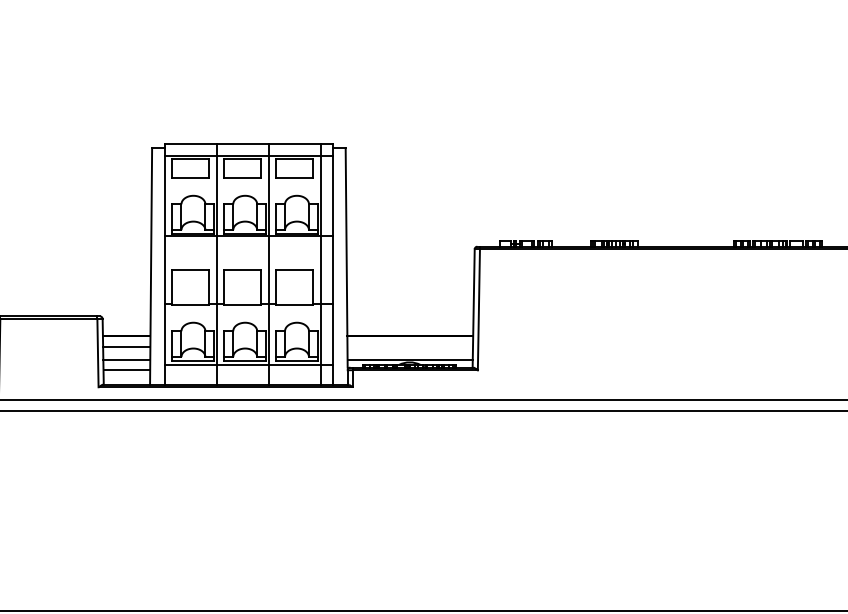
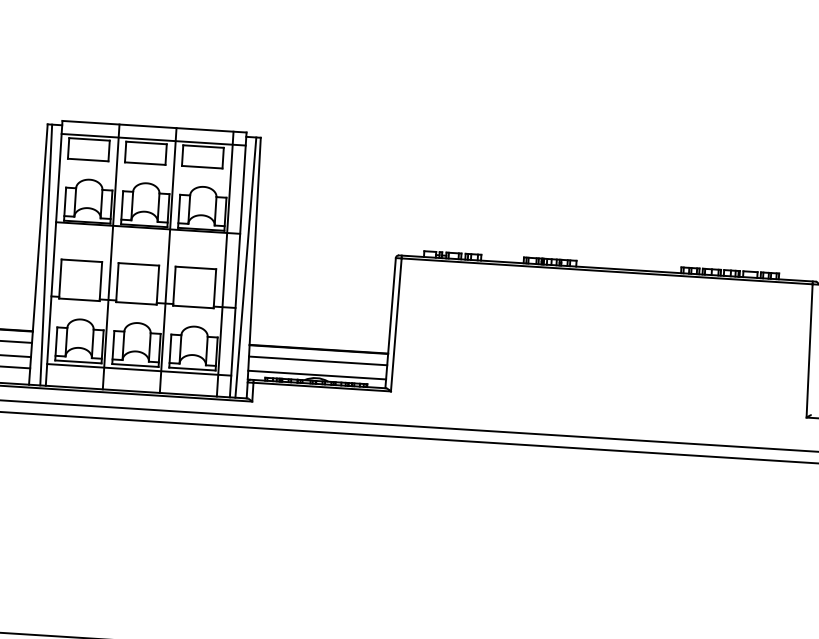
line: (158, 266) -> (46, 255), added
line: (339, 266) -> (245, 267), added
line: (410, 346) -> (318, 360), added

